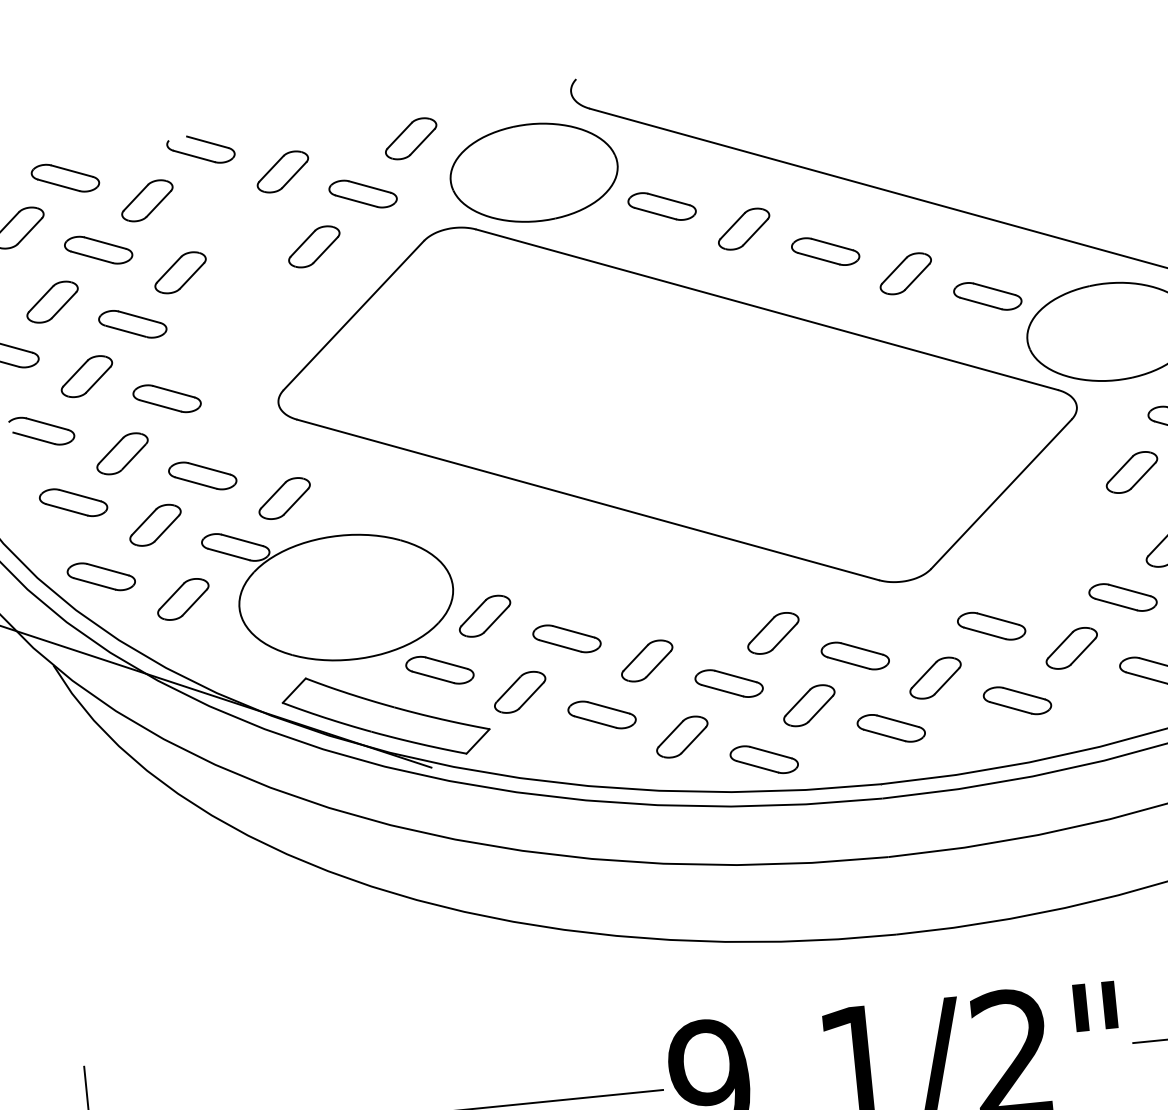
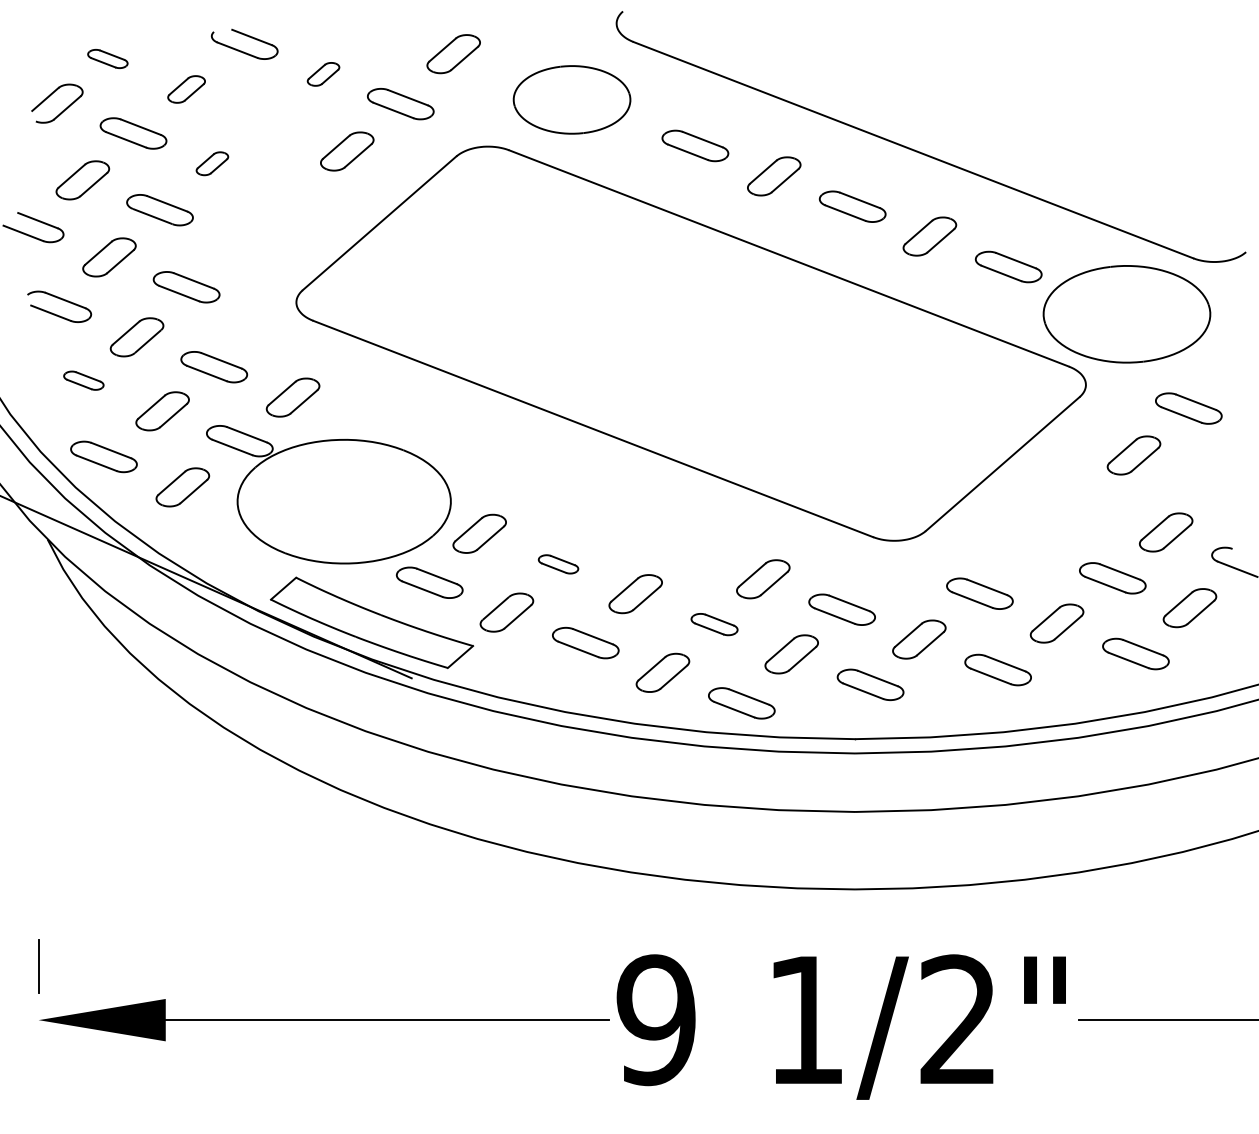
part: (282, 172) -> (323, 74), size x0.6
part: (533, 172) -> (571, 99), size x0.7
part: (65, 177) -> (107, 58), size x0.6
part: (147, 200) -> (186, 89), size x0.7
part: (180, 272) -> (212, 163), size x0.6
part: (73, 502) -> (83, 380), size x0.6
part: (566, 639) -> (558, 564), size x0.6
part: (729, 683) -> (714, 624), size x0.7

